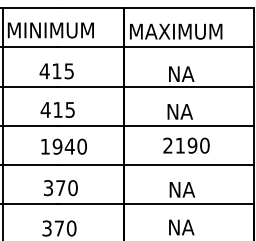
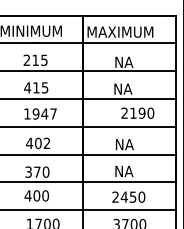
text: (44, 70) -> (26, 59), 415 -> 215
text: (186, 144) -> (137, 112), moved
text: (82, 146) -> (53, 113), 1940 -> 1947
text: (60, 188) -> (38, 143), 370 -> 402

